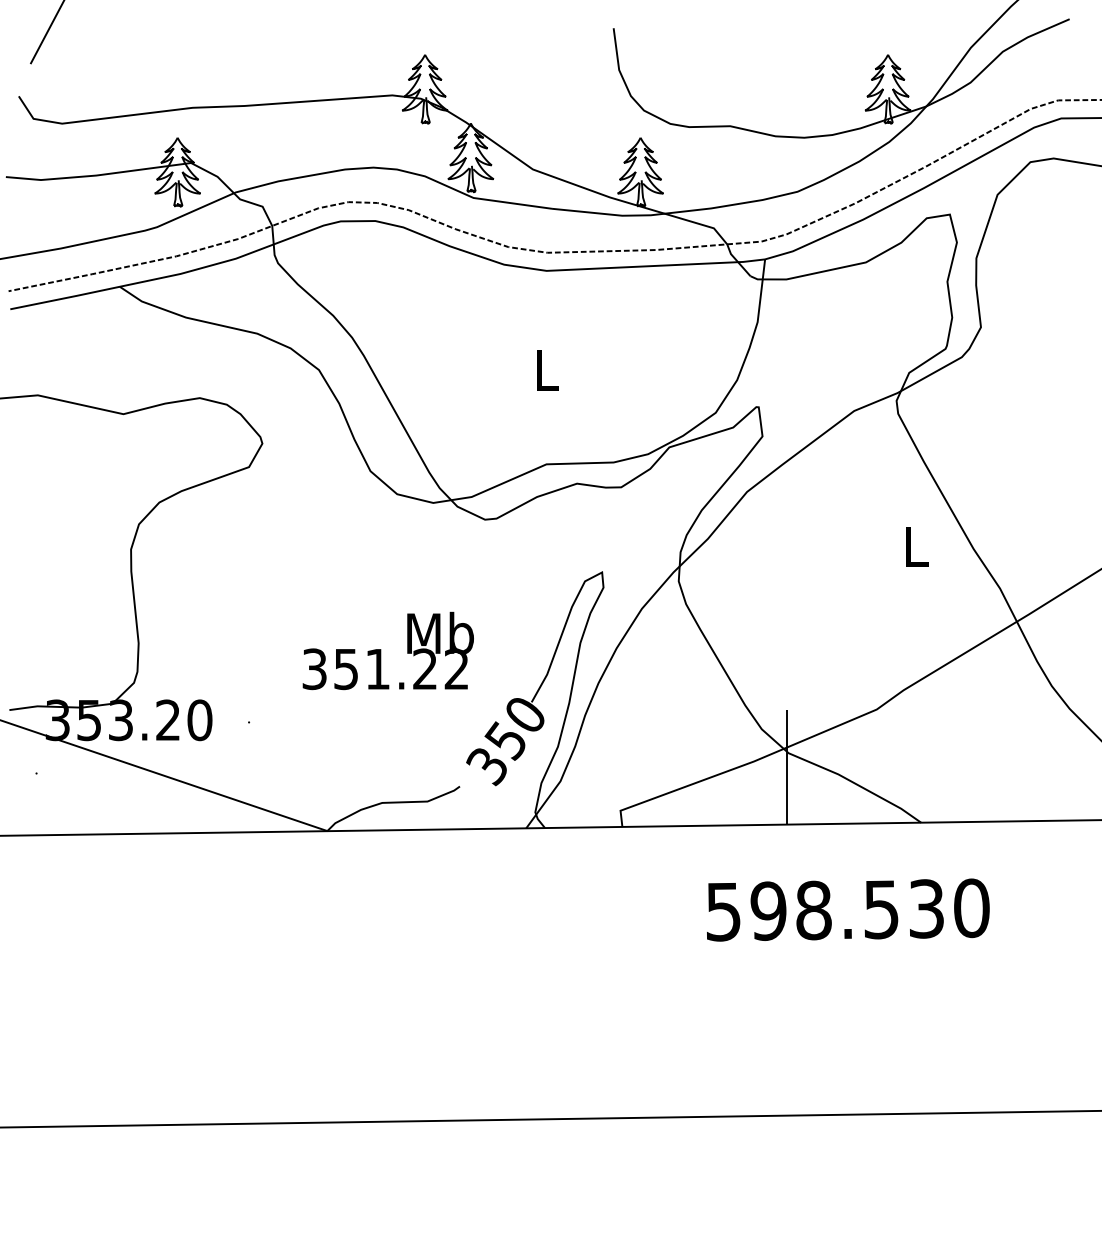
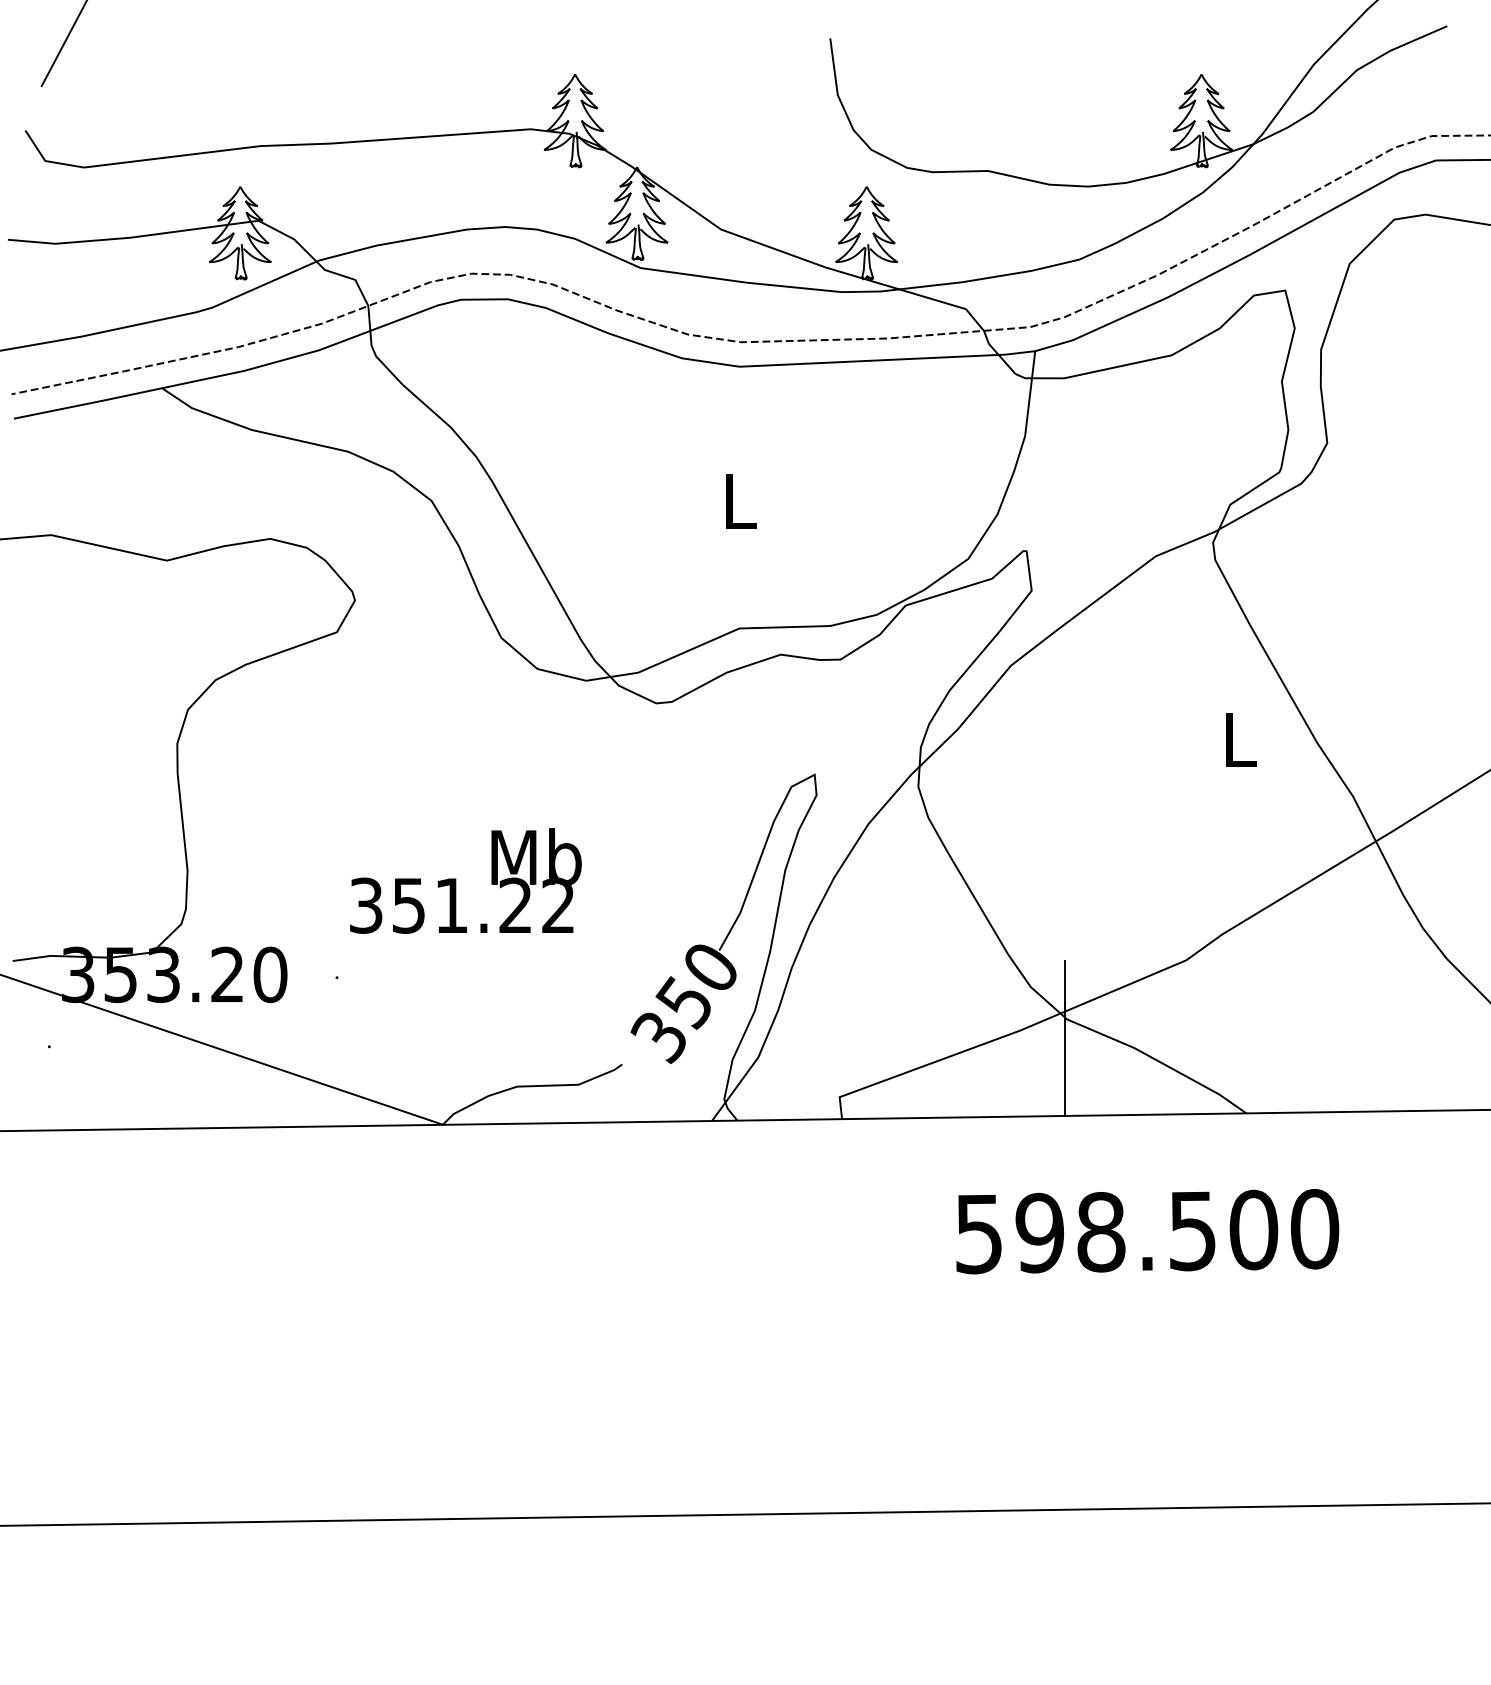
text: (387, 650) -> (464, 880), moved
text: (926, 908) -> (1253, 1229), 598.530 -> 598.500

